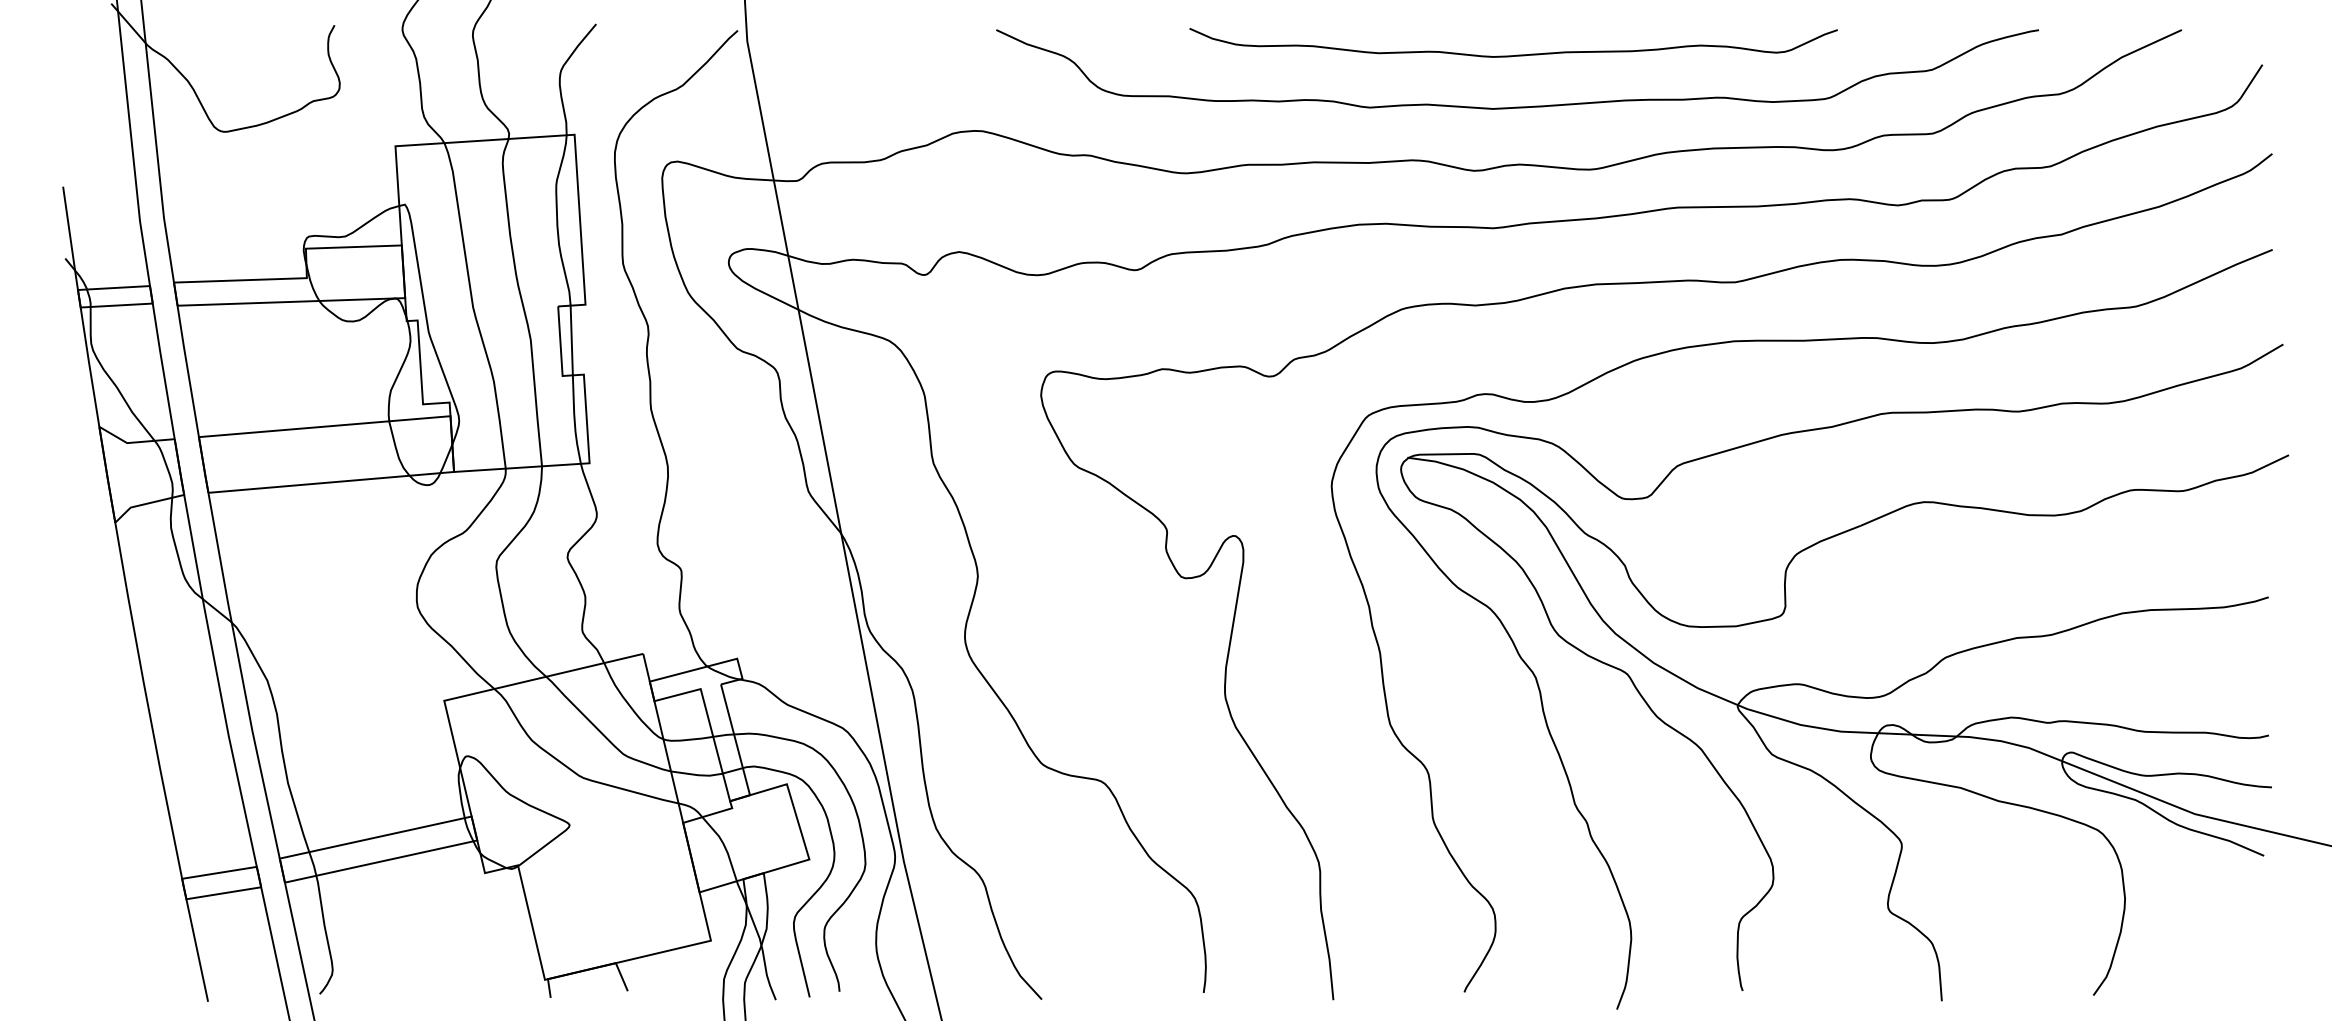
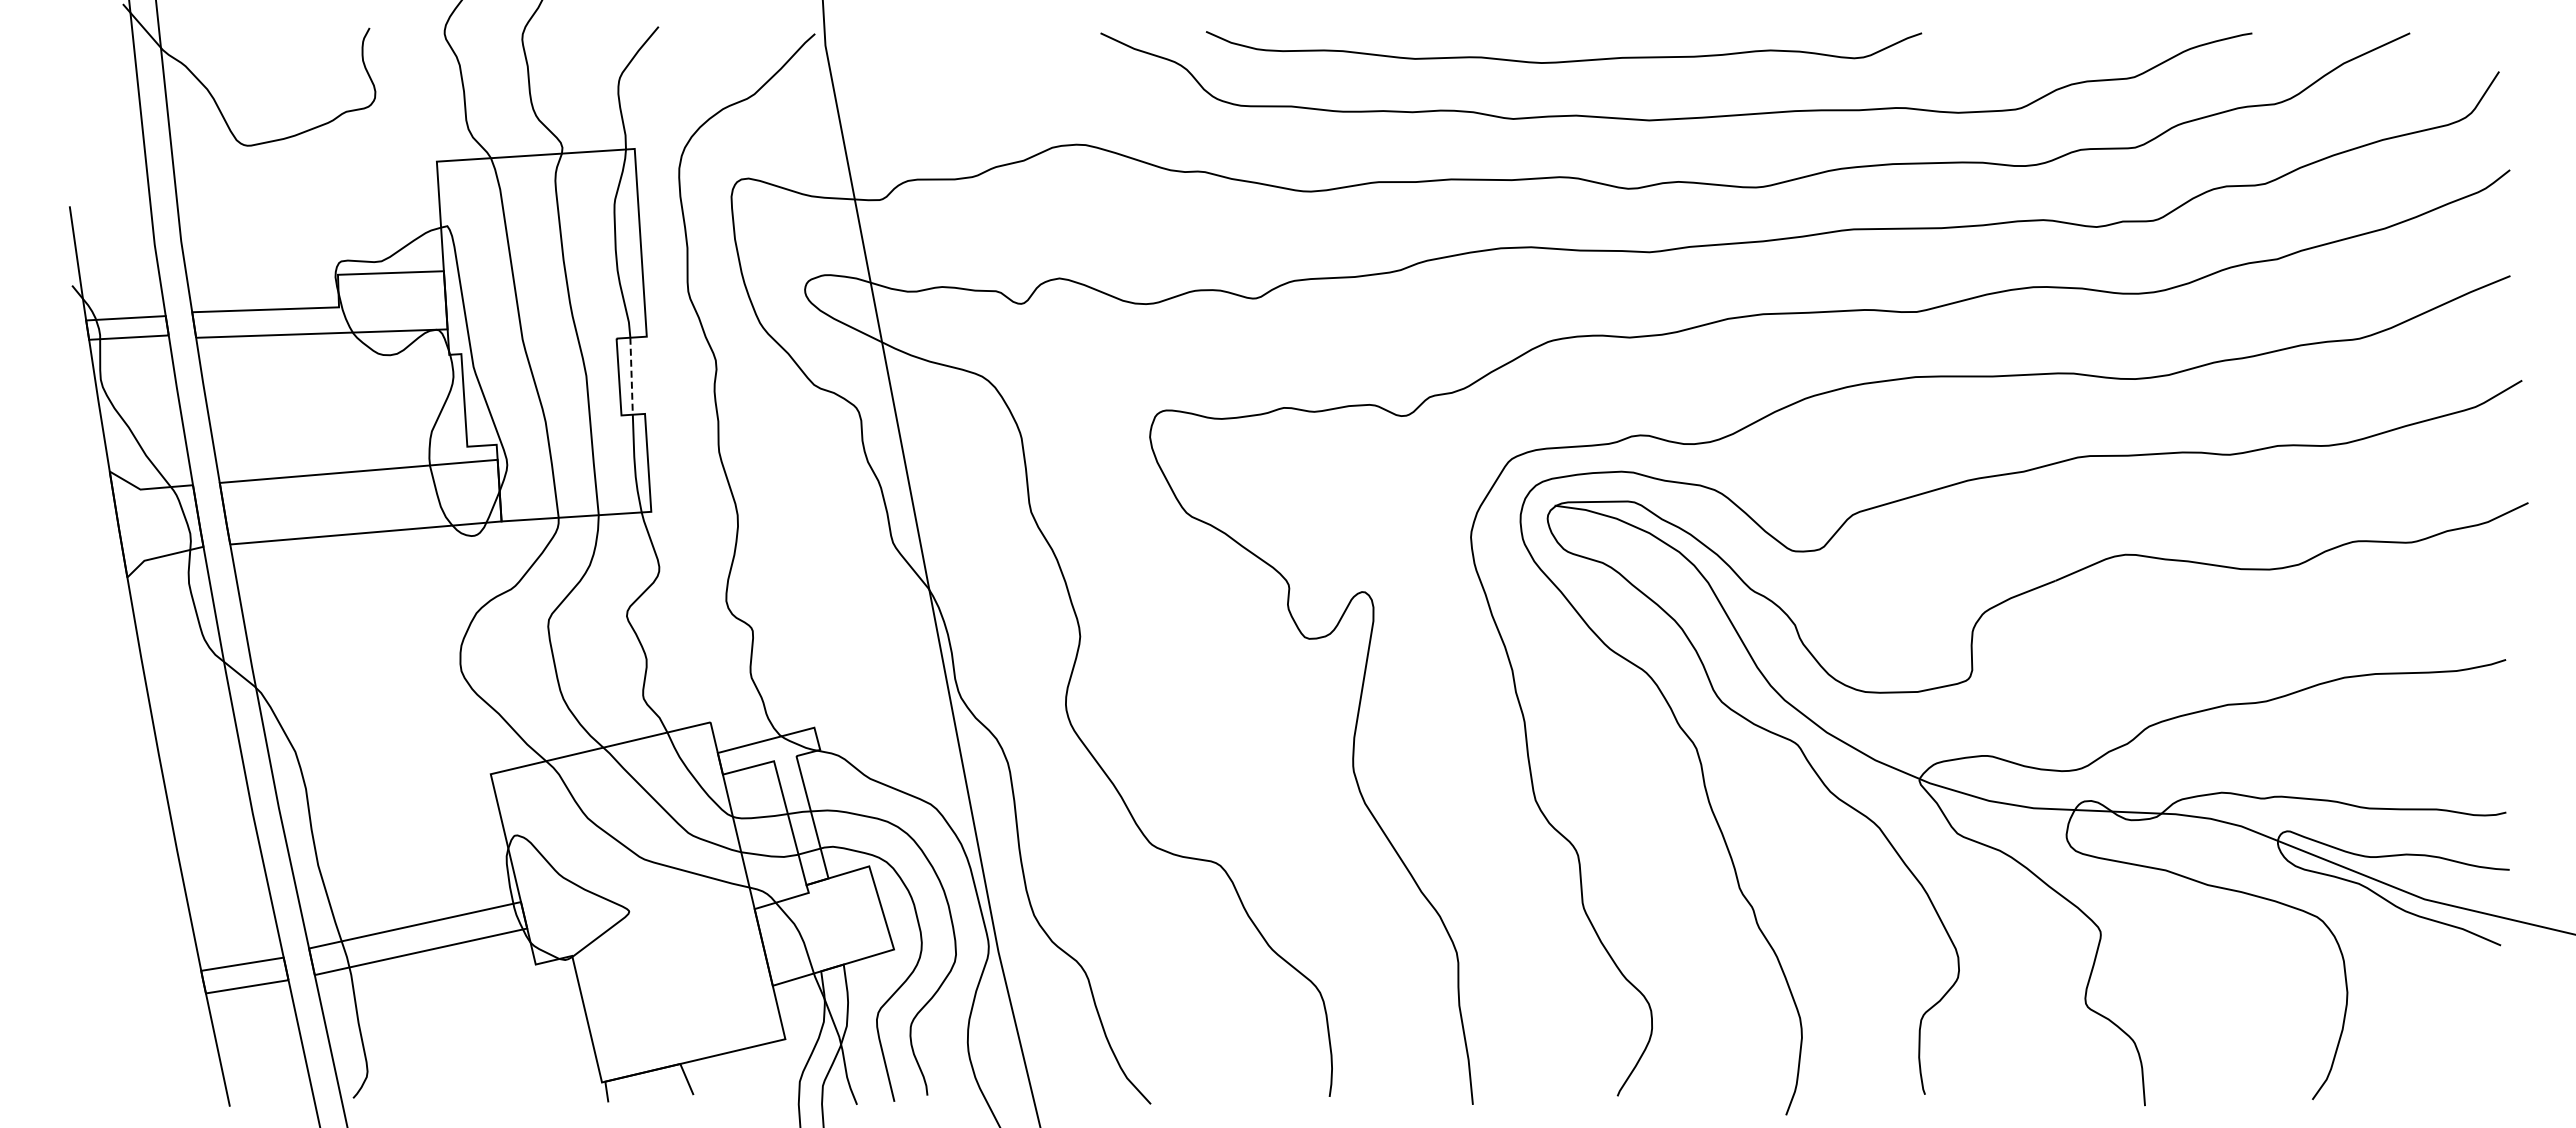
curve: (1515, 54) -> (1566, 60), moved
line: (571, 340) -> (631, 376), solid -> dashed

